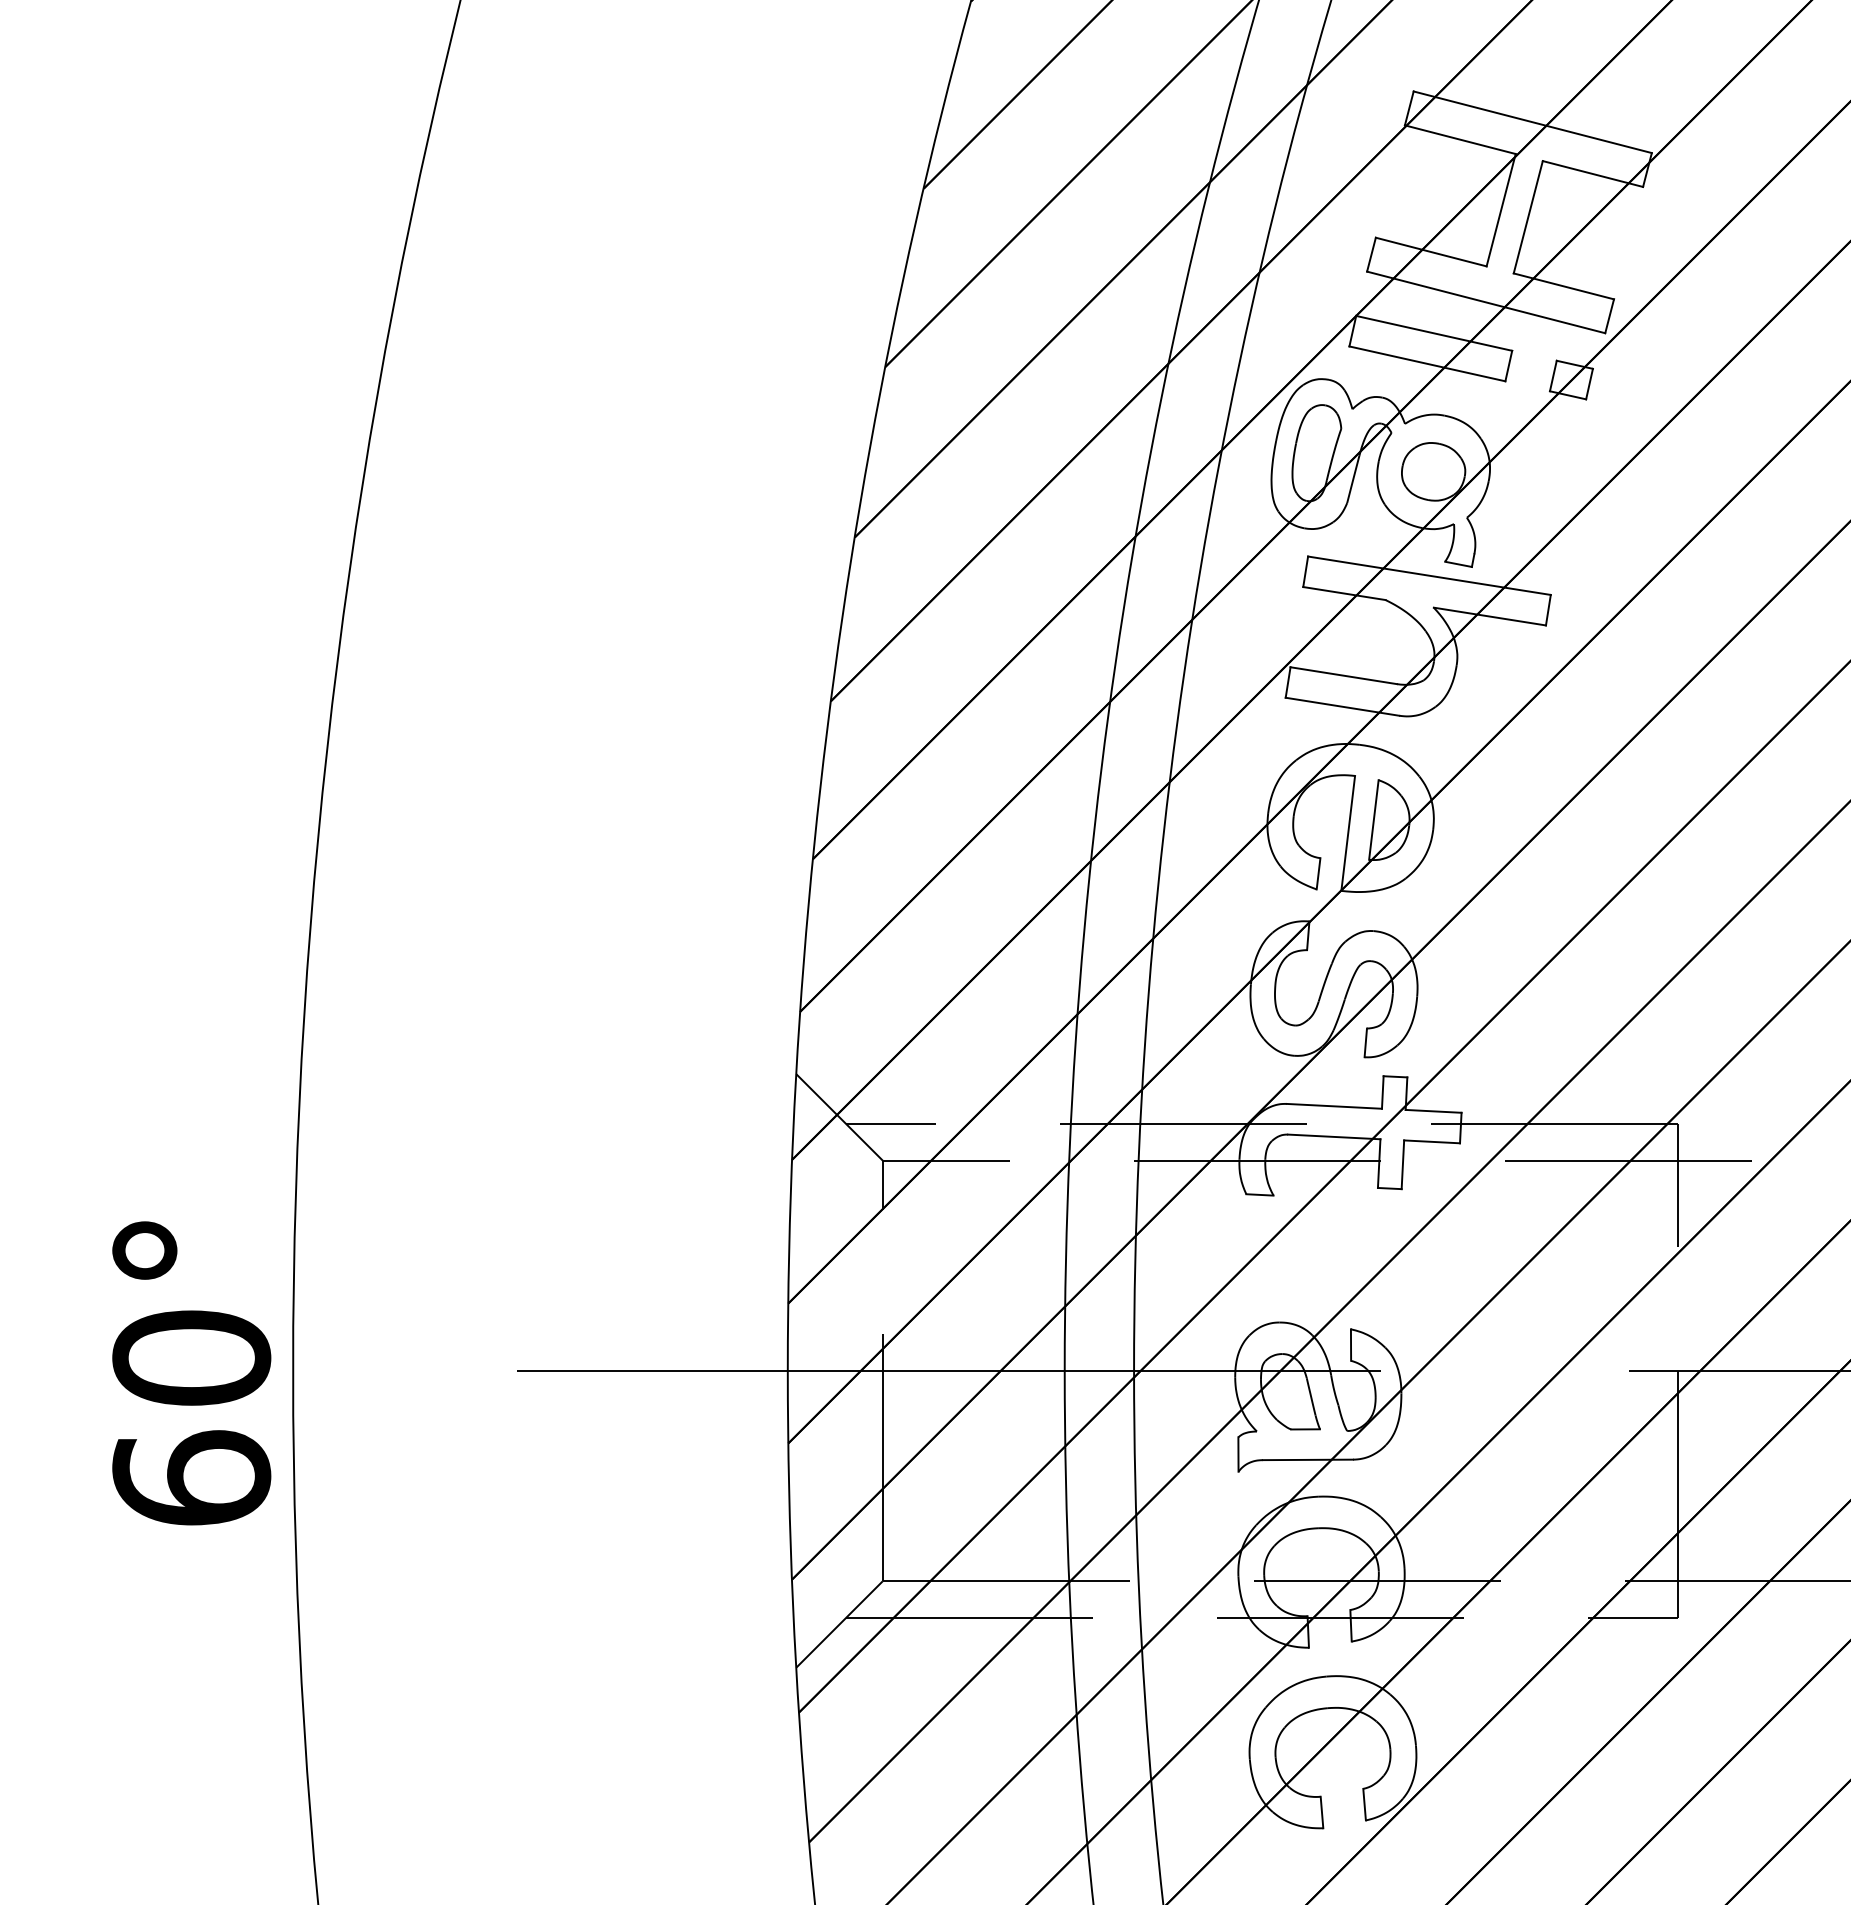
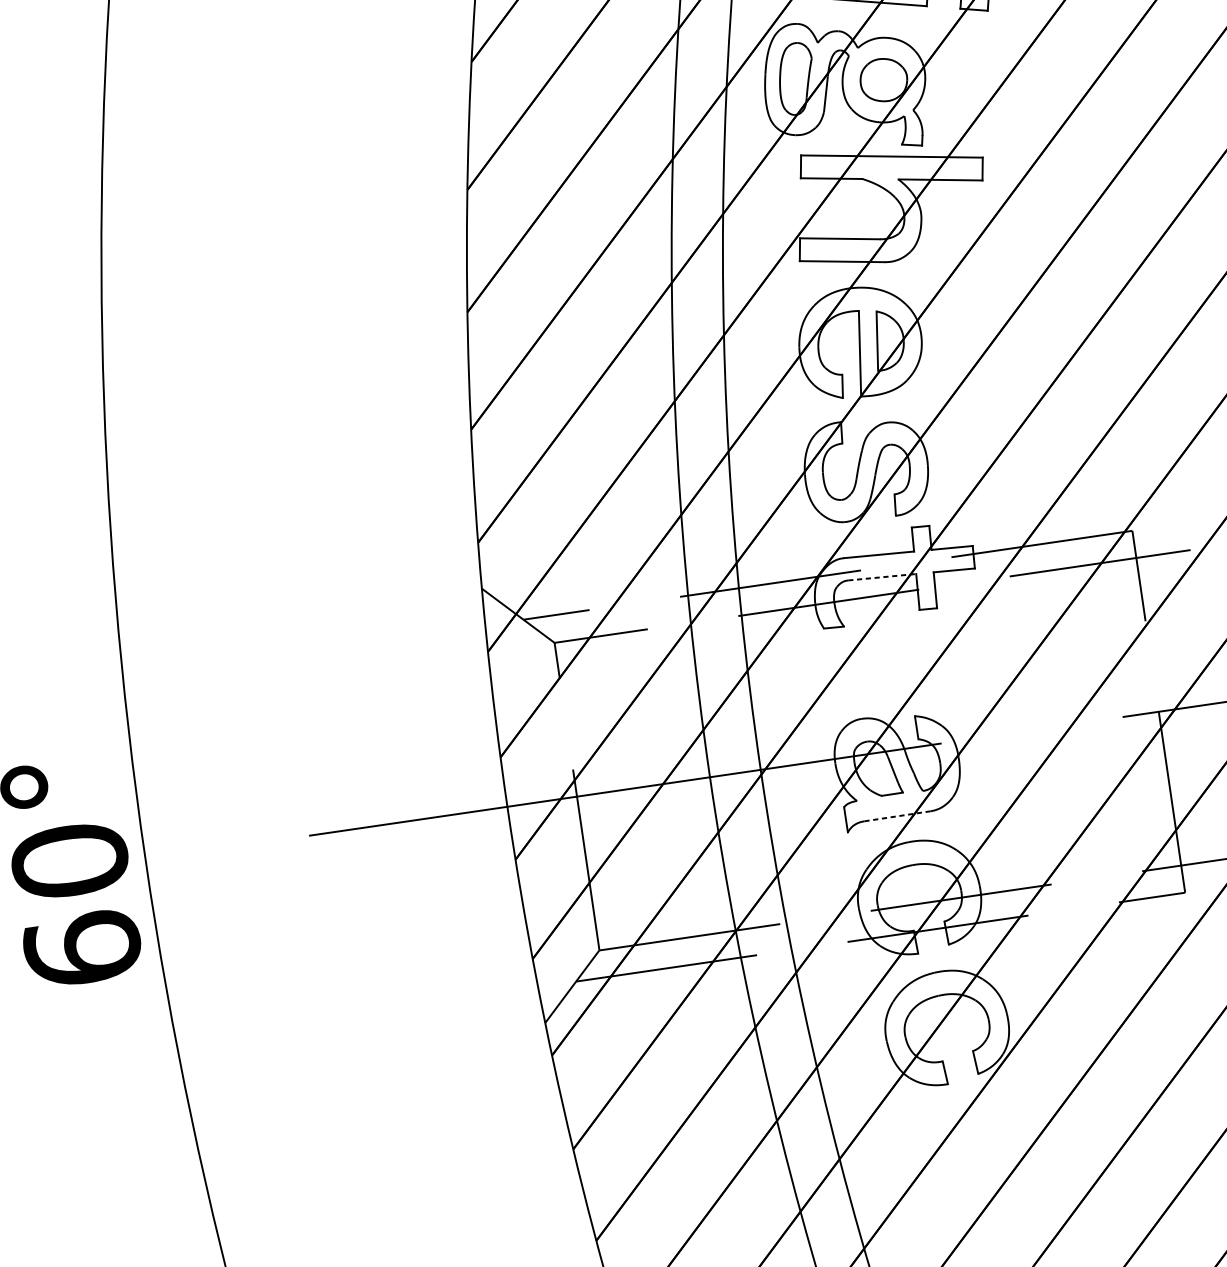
line: (1334, 1136) -> (882, 576), solid -> dashed
line: (1308, 1459) -> (897, 815), solid -> dashed

